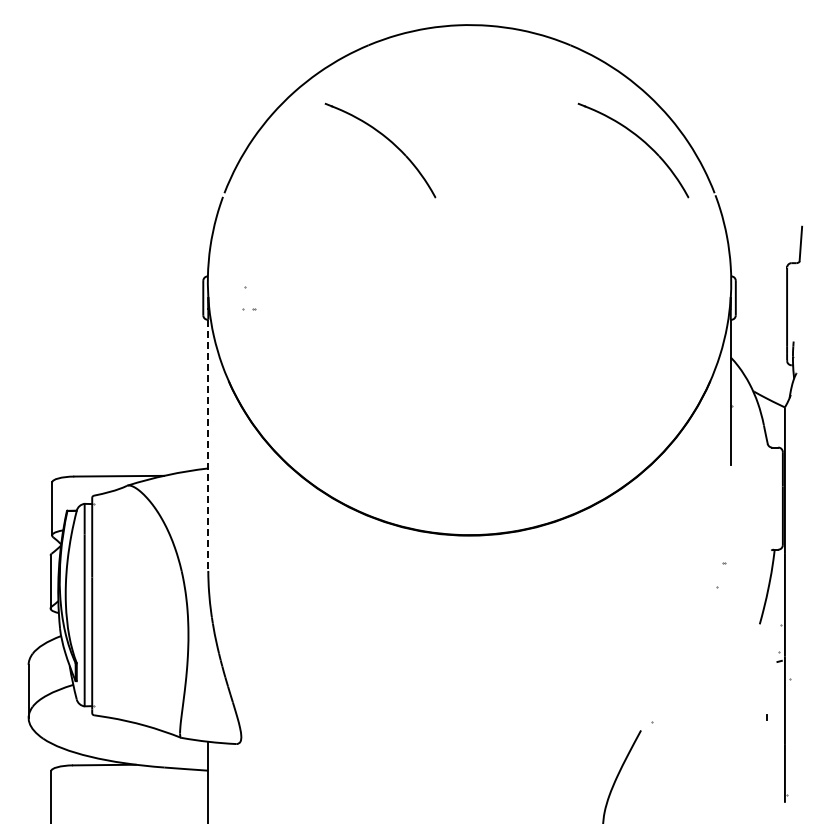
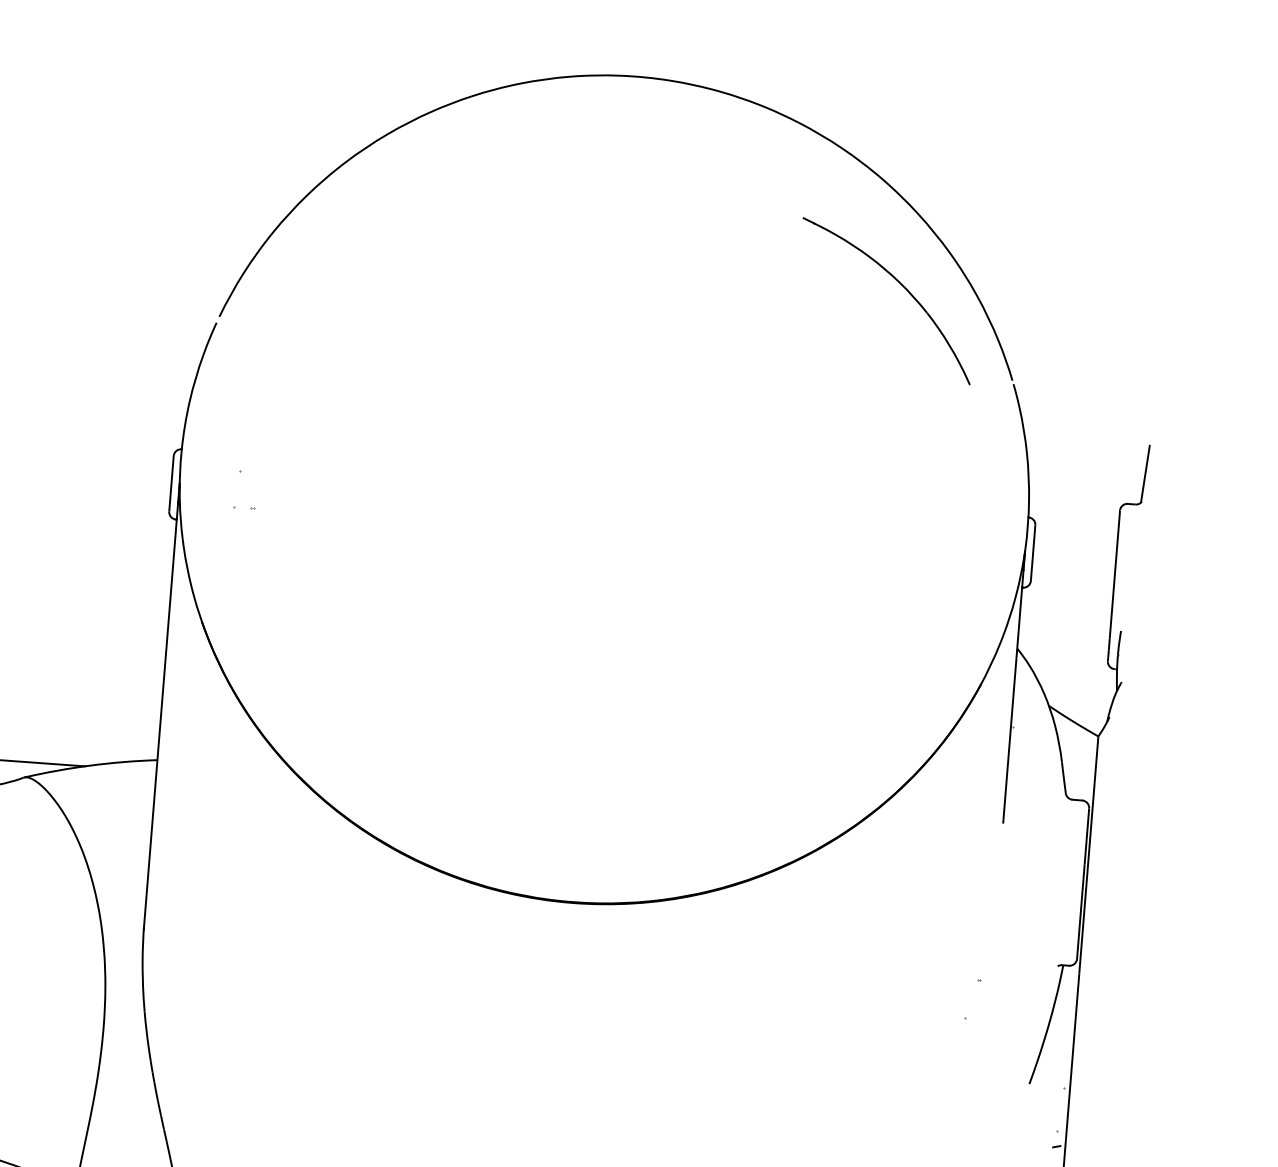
part: (389, 141) -> (493, 254), removed
line: (208, 446) -> (160, 724), dashed -> solid

